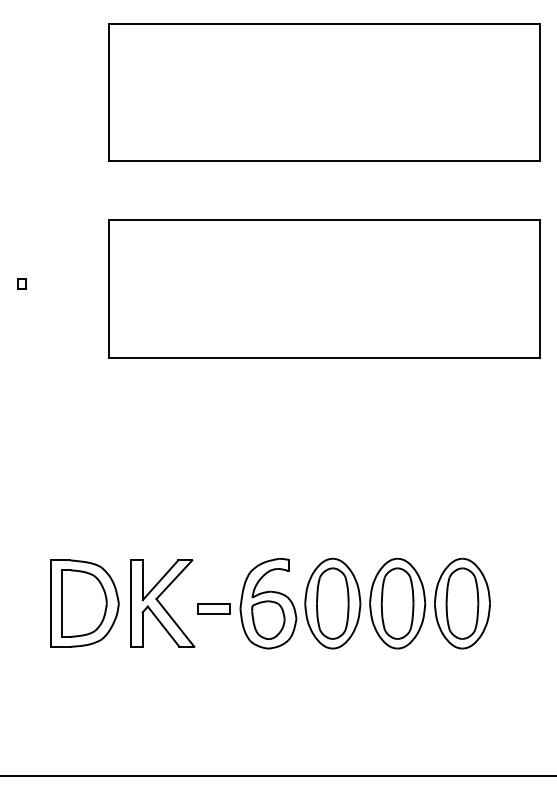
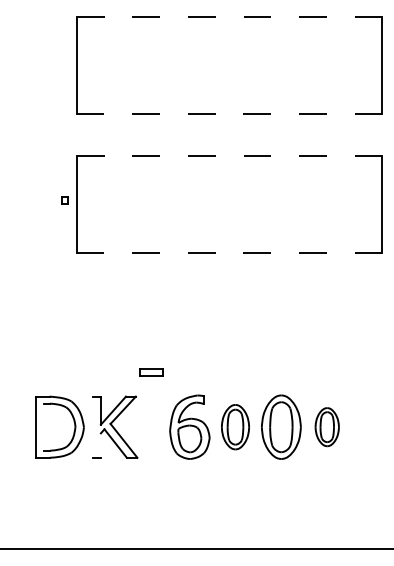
line: (324, 23) -> (229, 16), solid -> dashed
line: (324, 161) -> (229, 114), solid -> dashed
line: (324, 220) -> (229, 155), solid -> dashed
part: (21, 283) -> (64, 200), moved
line: (324, 357) -> (229, 252), solid -> dashed
line: (62, 603) -> (44, 427), removed
line: (131, 603) -> (92, 427), removed
part: (332, 603) -> (235, 427), size x0.7
part: (462, 603) -> (327, 427), size x0.6
part: (213, 608) -> (150, 371), moved
line: (142, 629) -> (100, 445), removed

